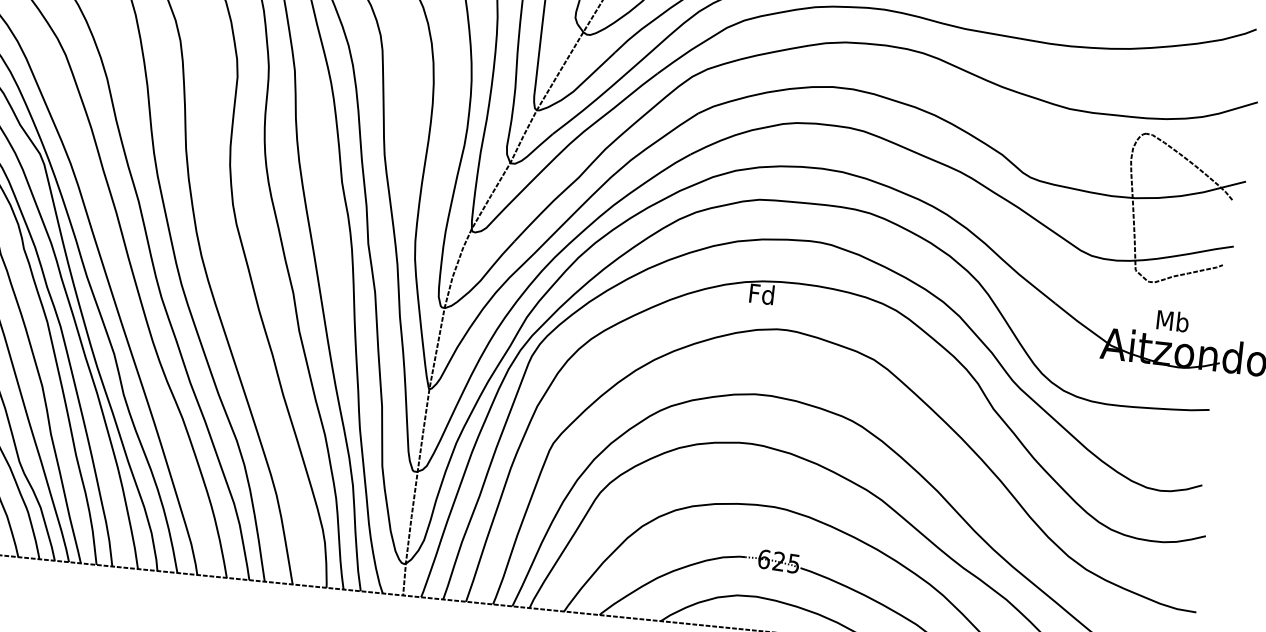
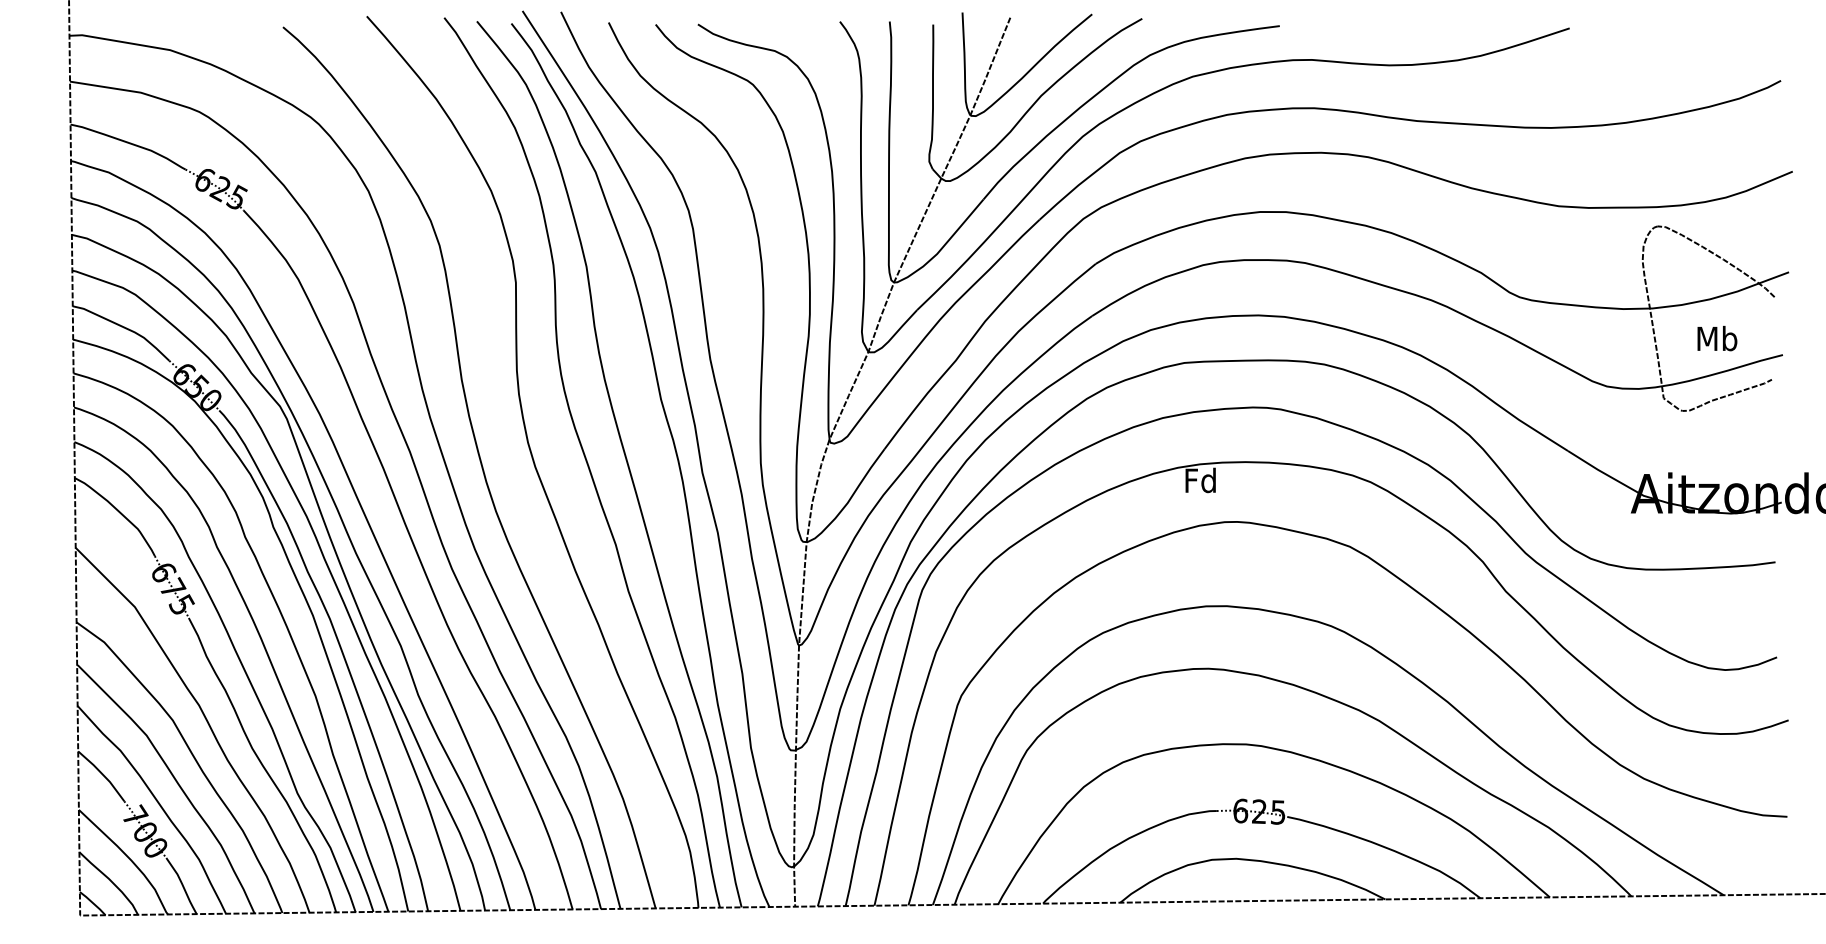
text: (1173, 321) -> (1717, 338), moved

